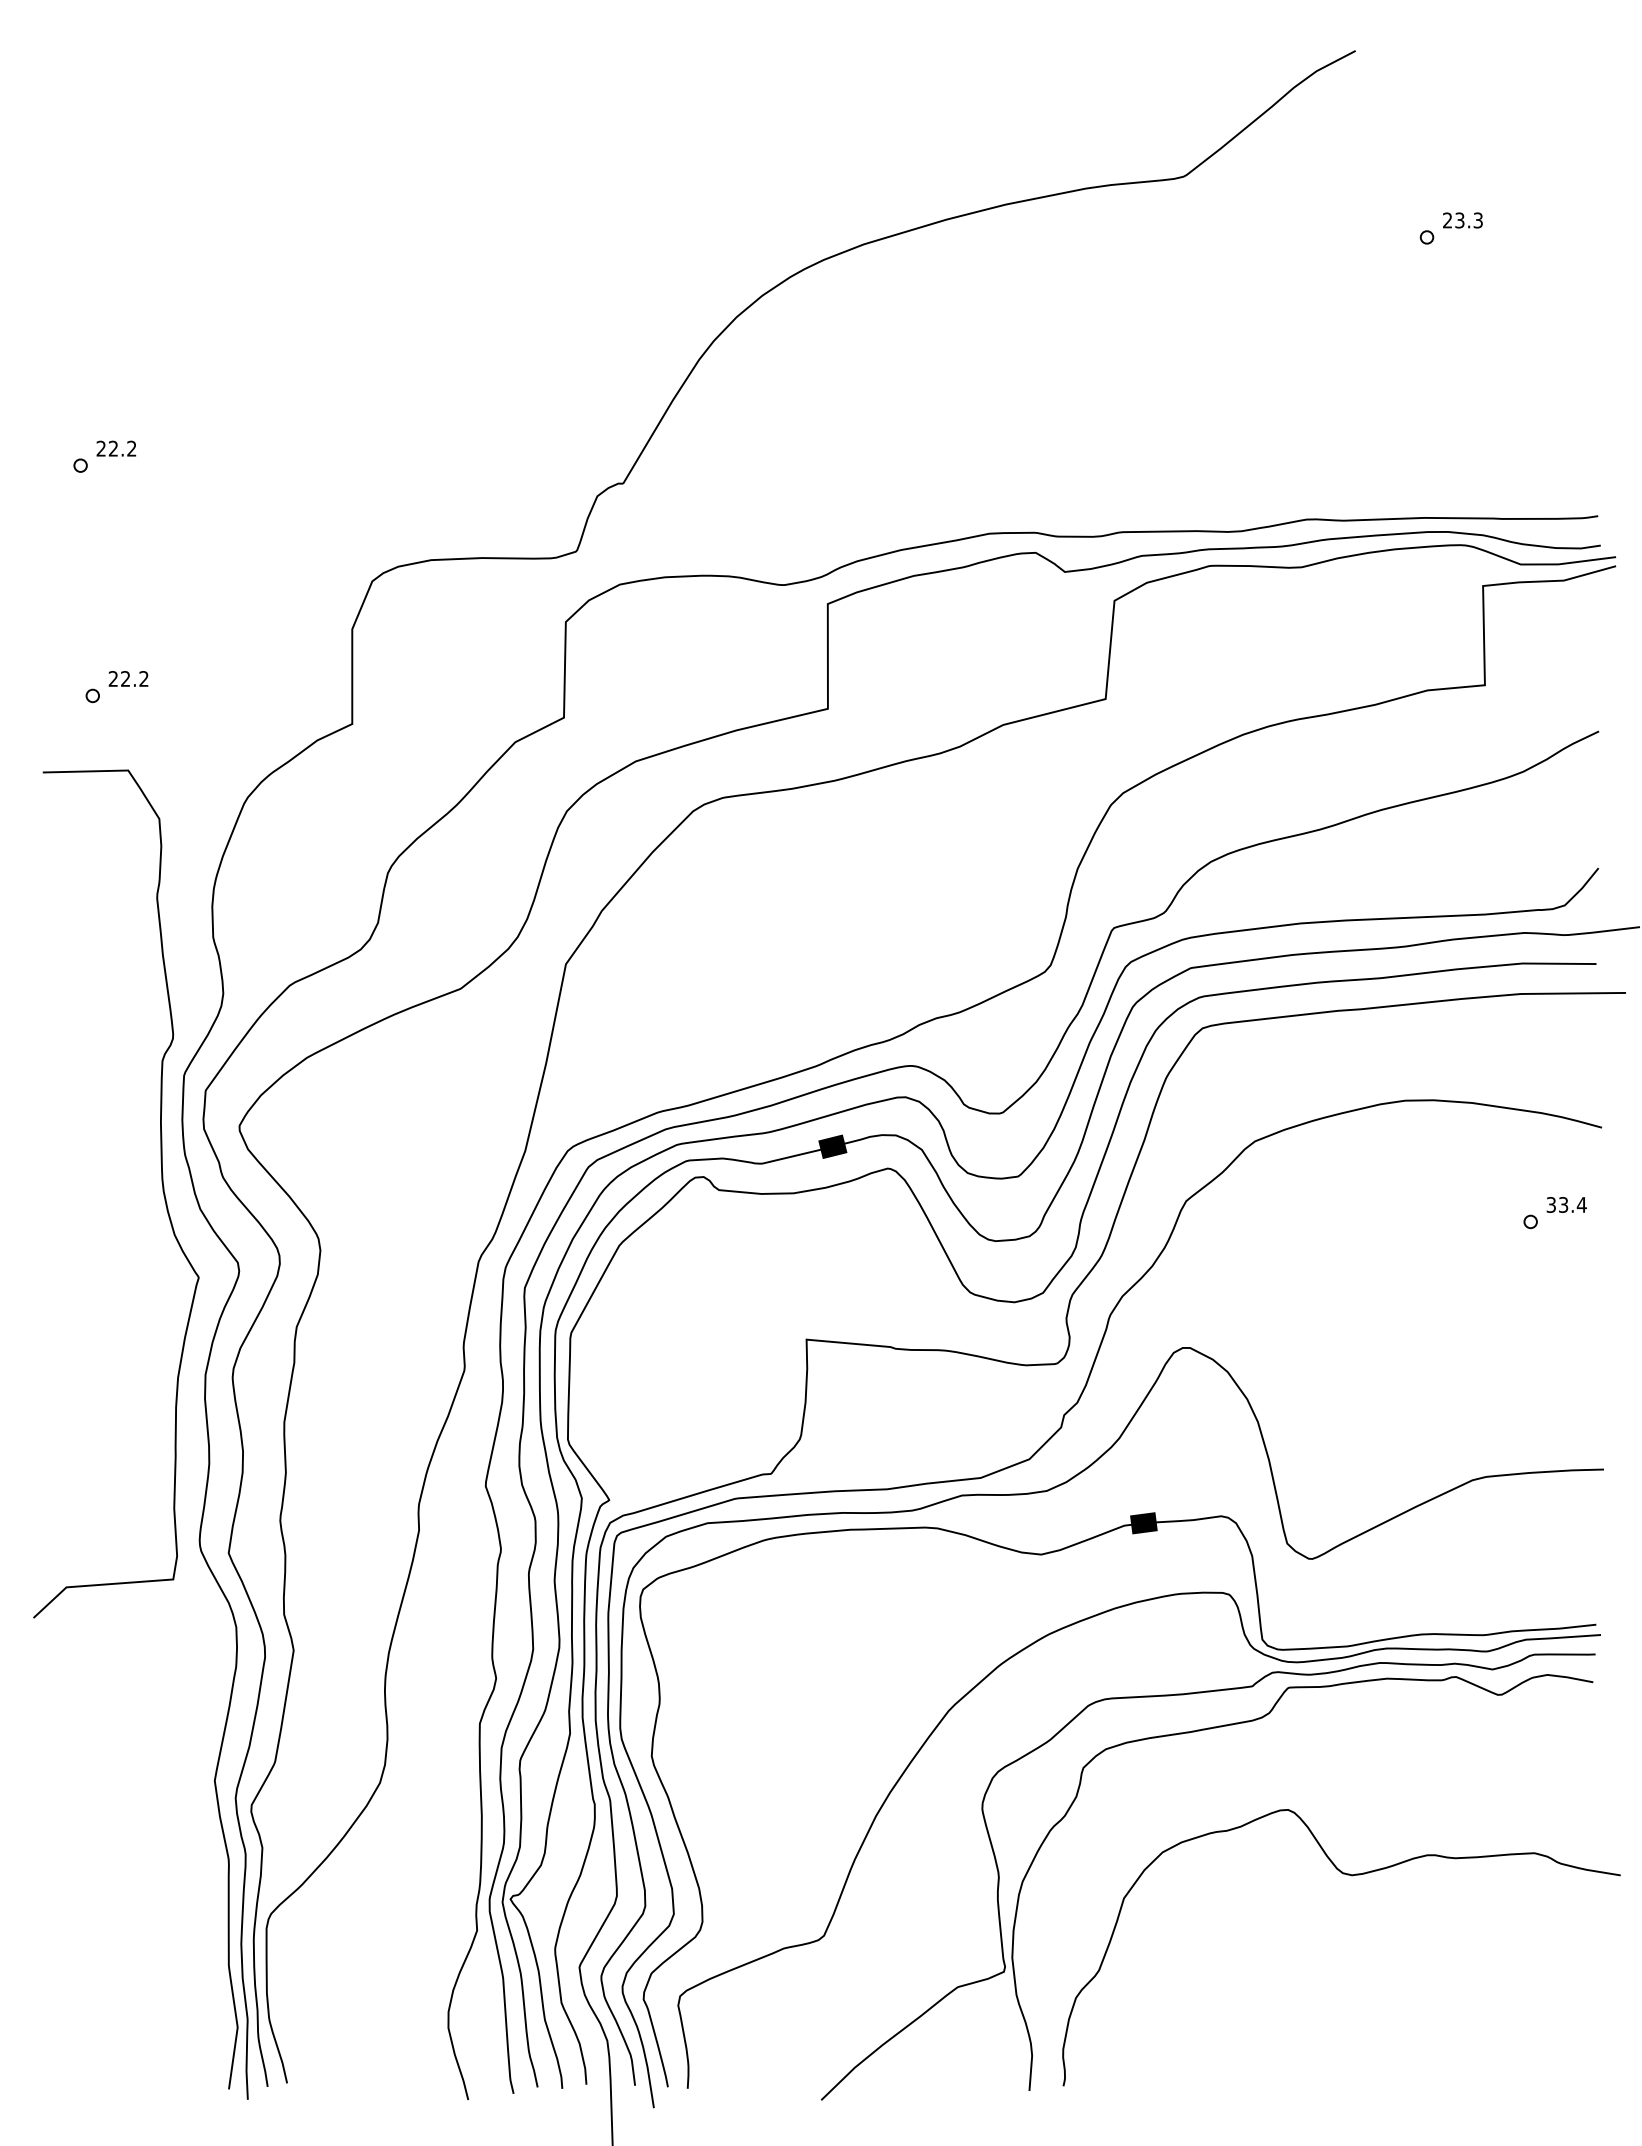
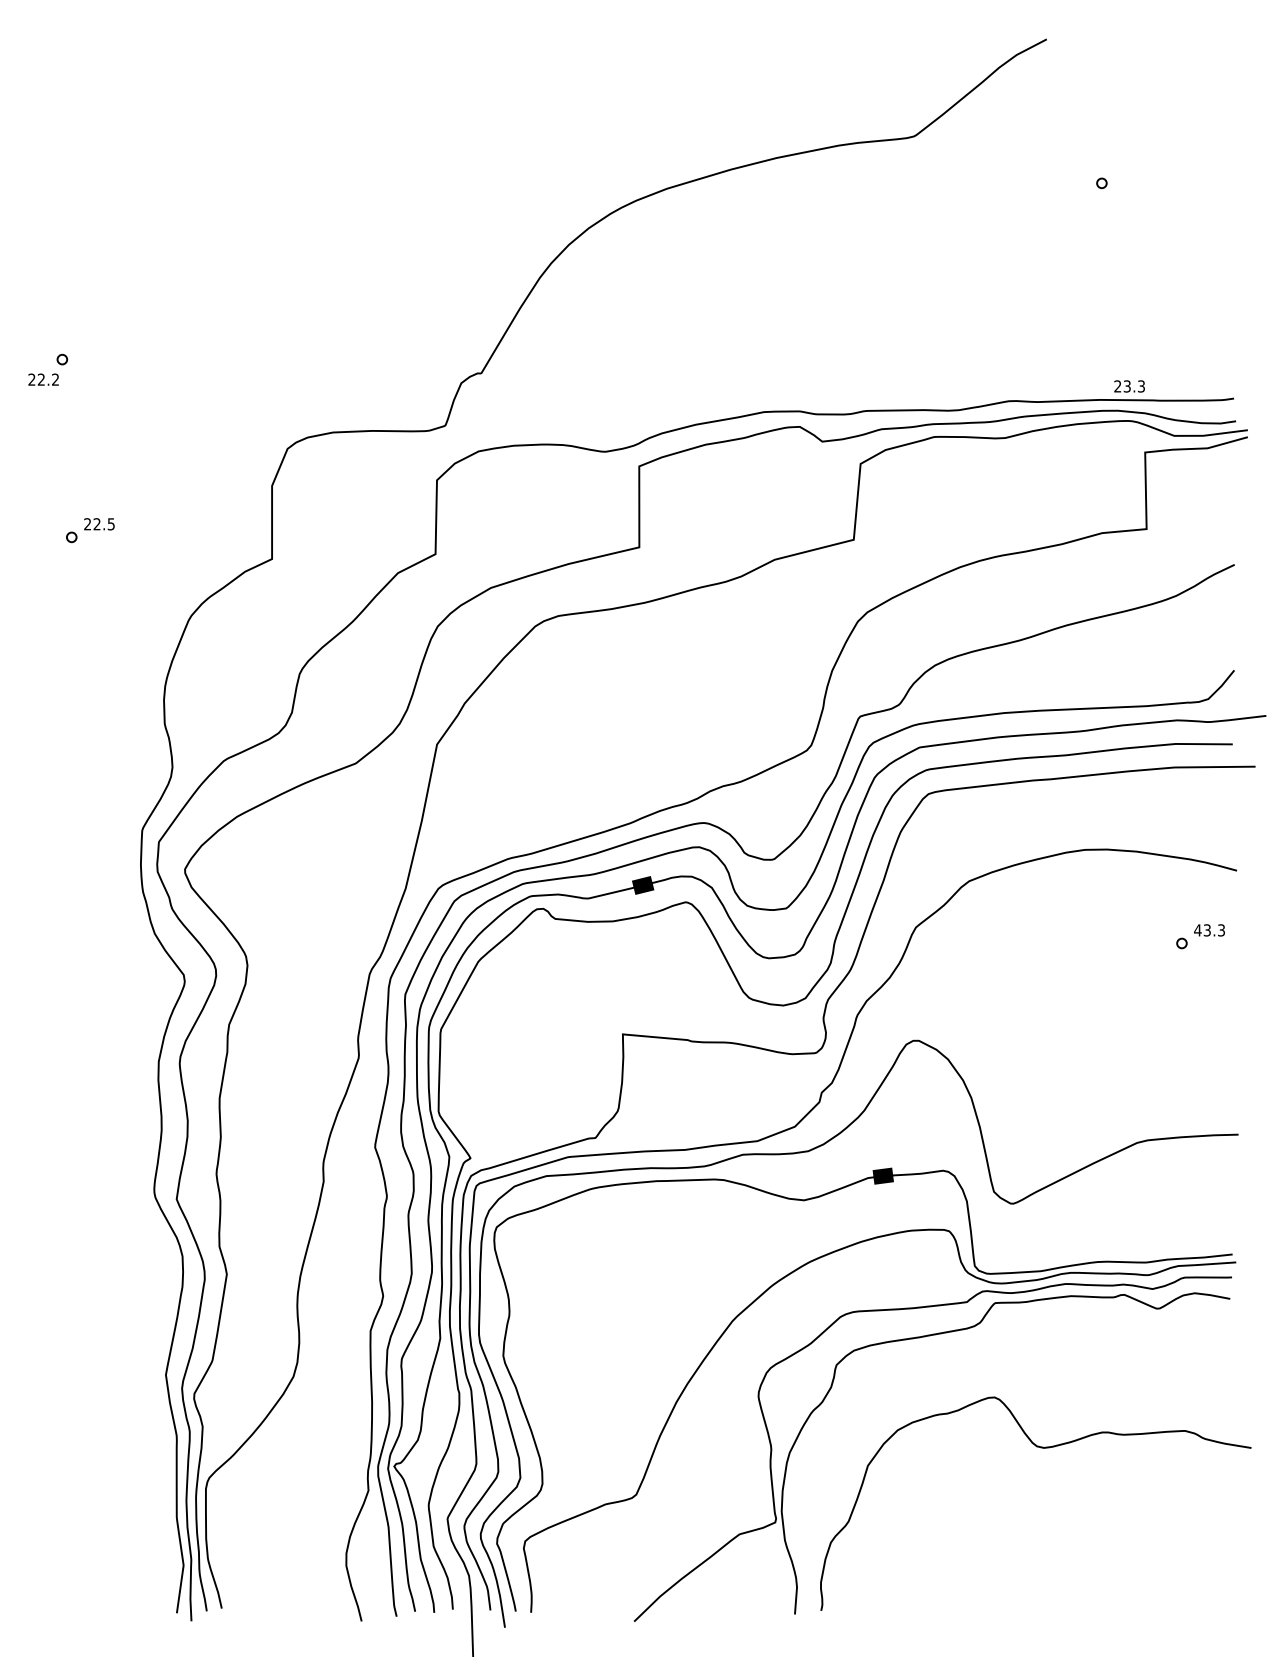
text: (1462, 220) -> (1129, 386), moved
text: (116, 448) -> (43, 379), moved
text: (143, 678) -> (110, 523), 22.2 -> 22.5
curve: (162, 1191) -> (125, 919), removed
text: (1566, 1204) -> (1209, 930), 33.4 -> 43.3

